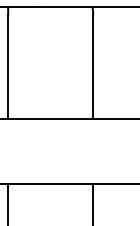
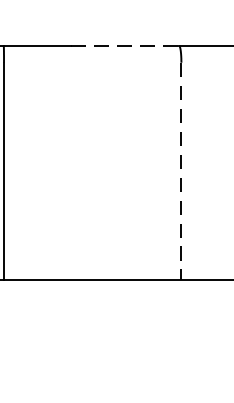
line: (66, 7) -> (125, 46), solid -> dashed
line: (93, 67) -> (182, 171), solid -> dashed

